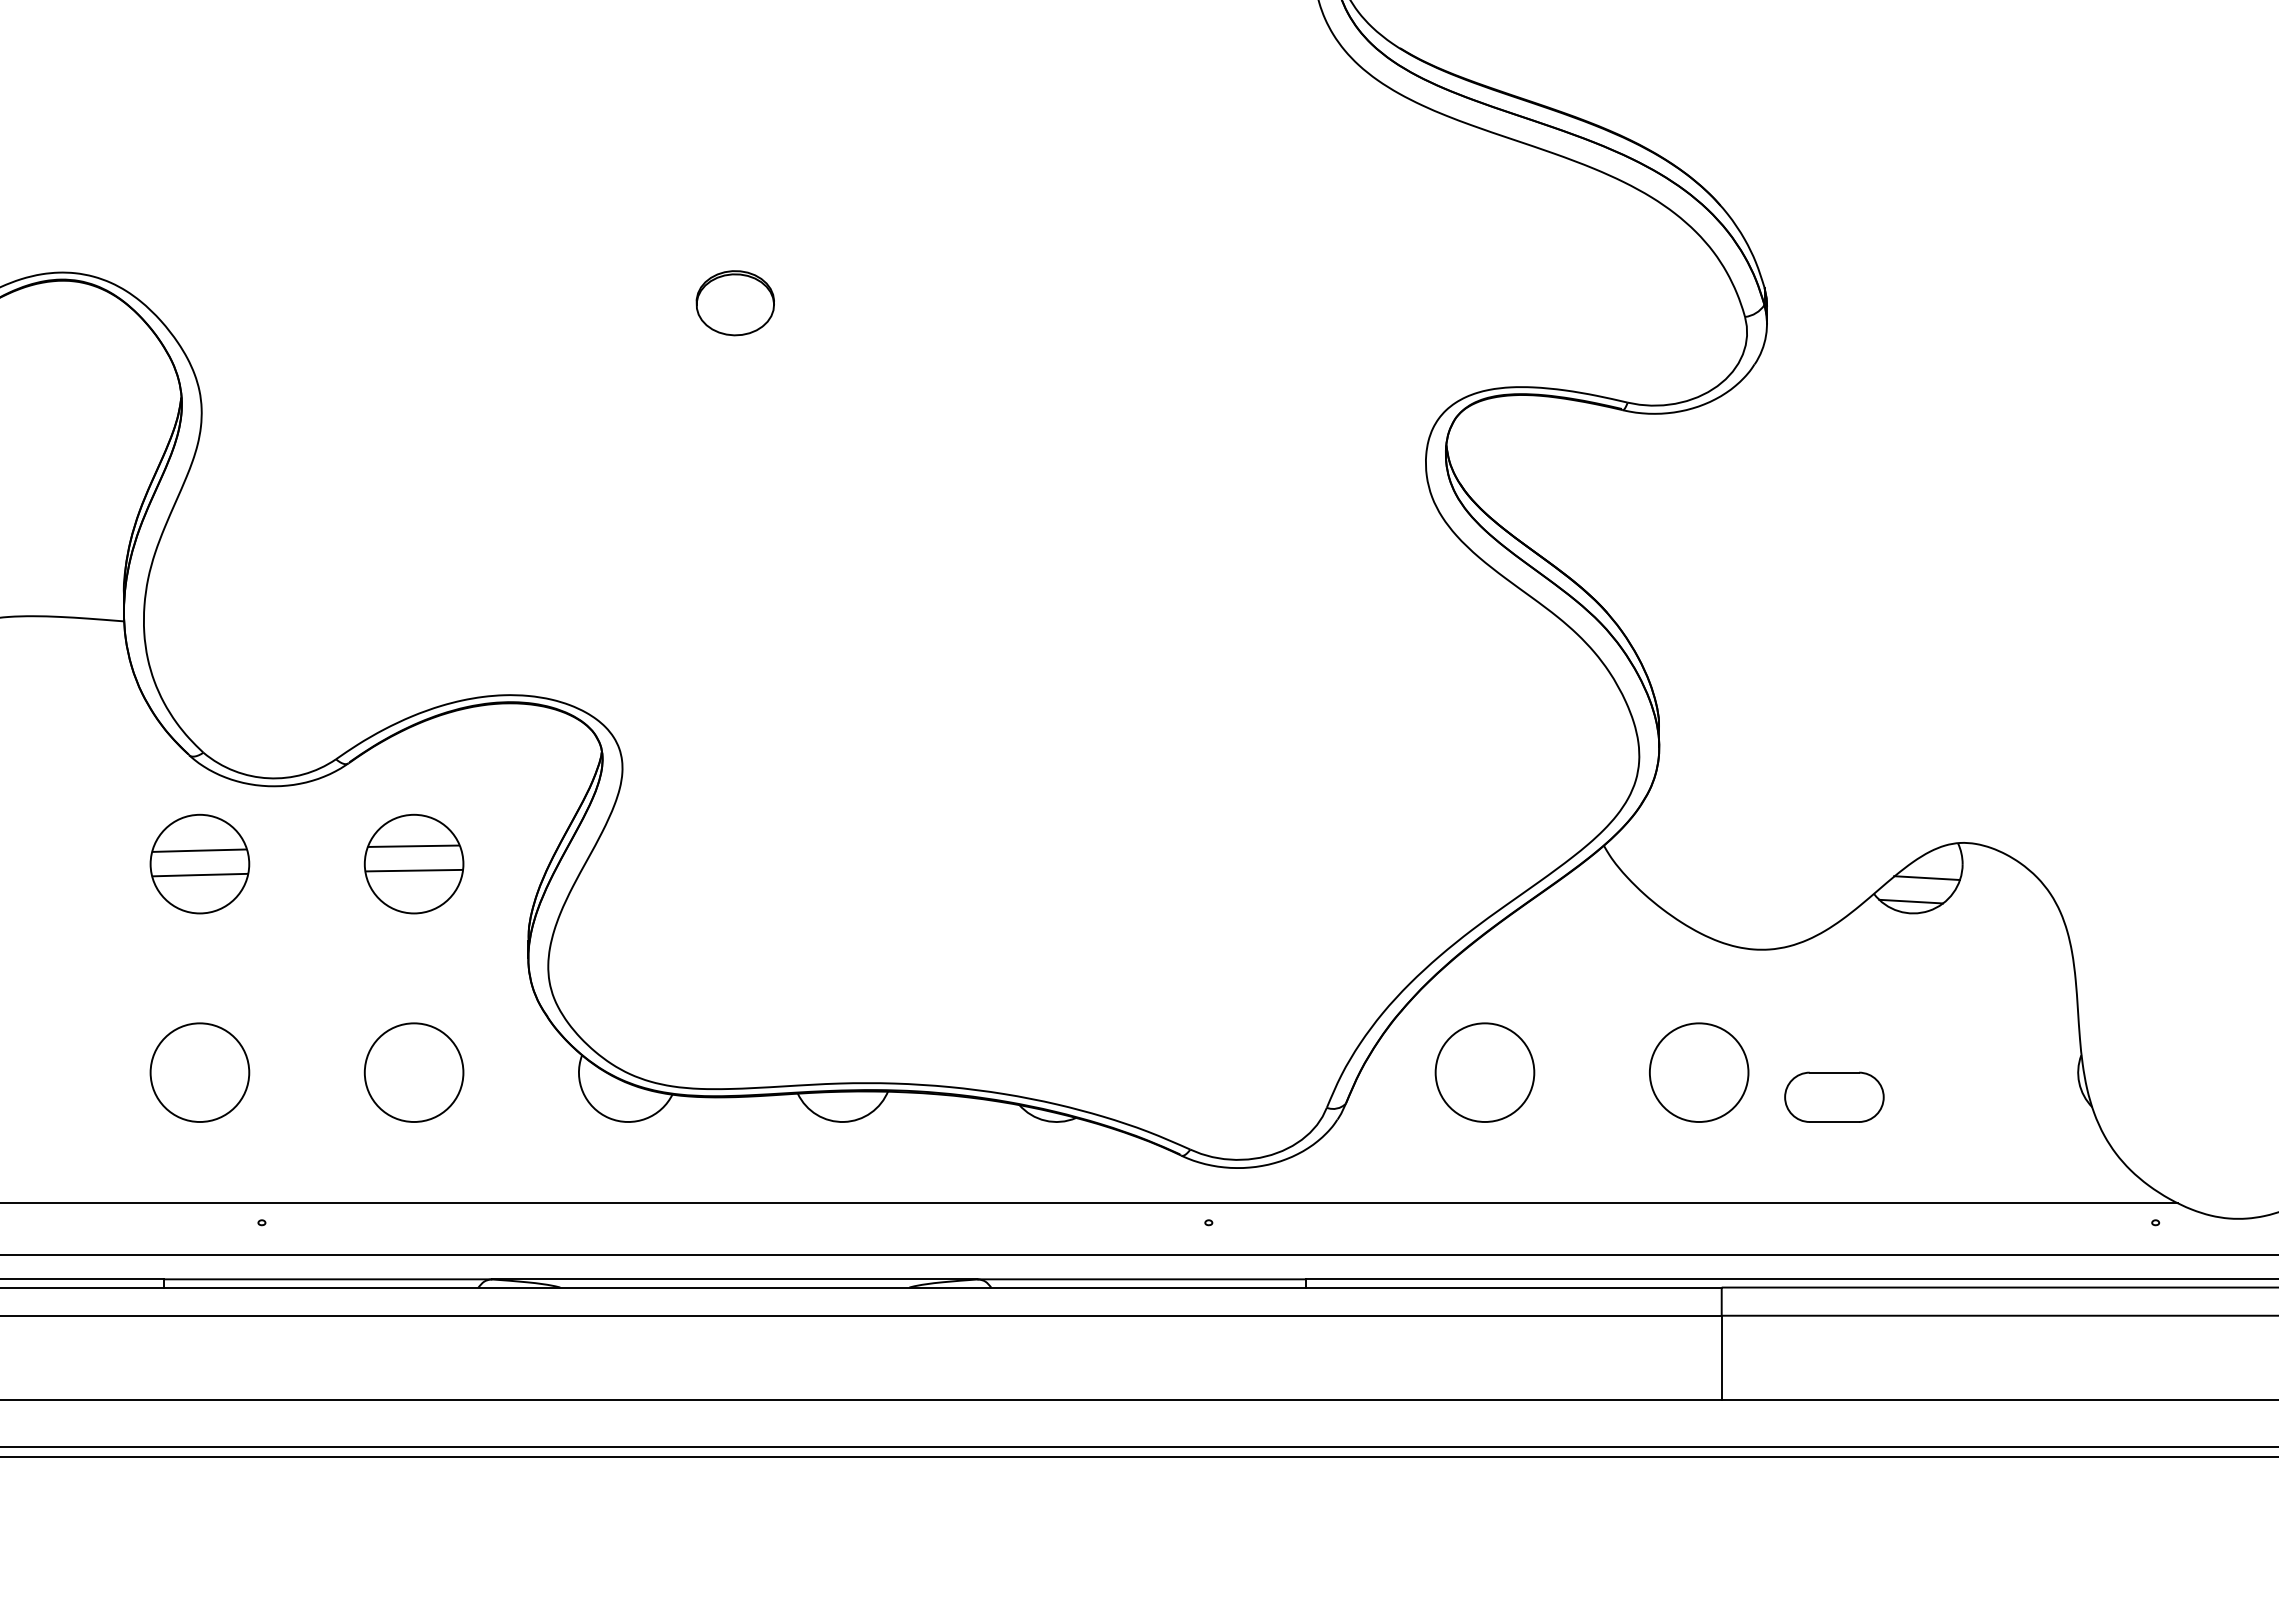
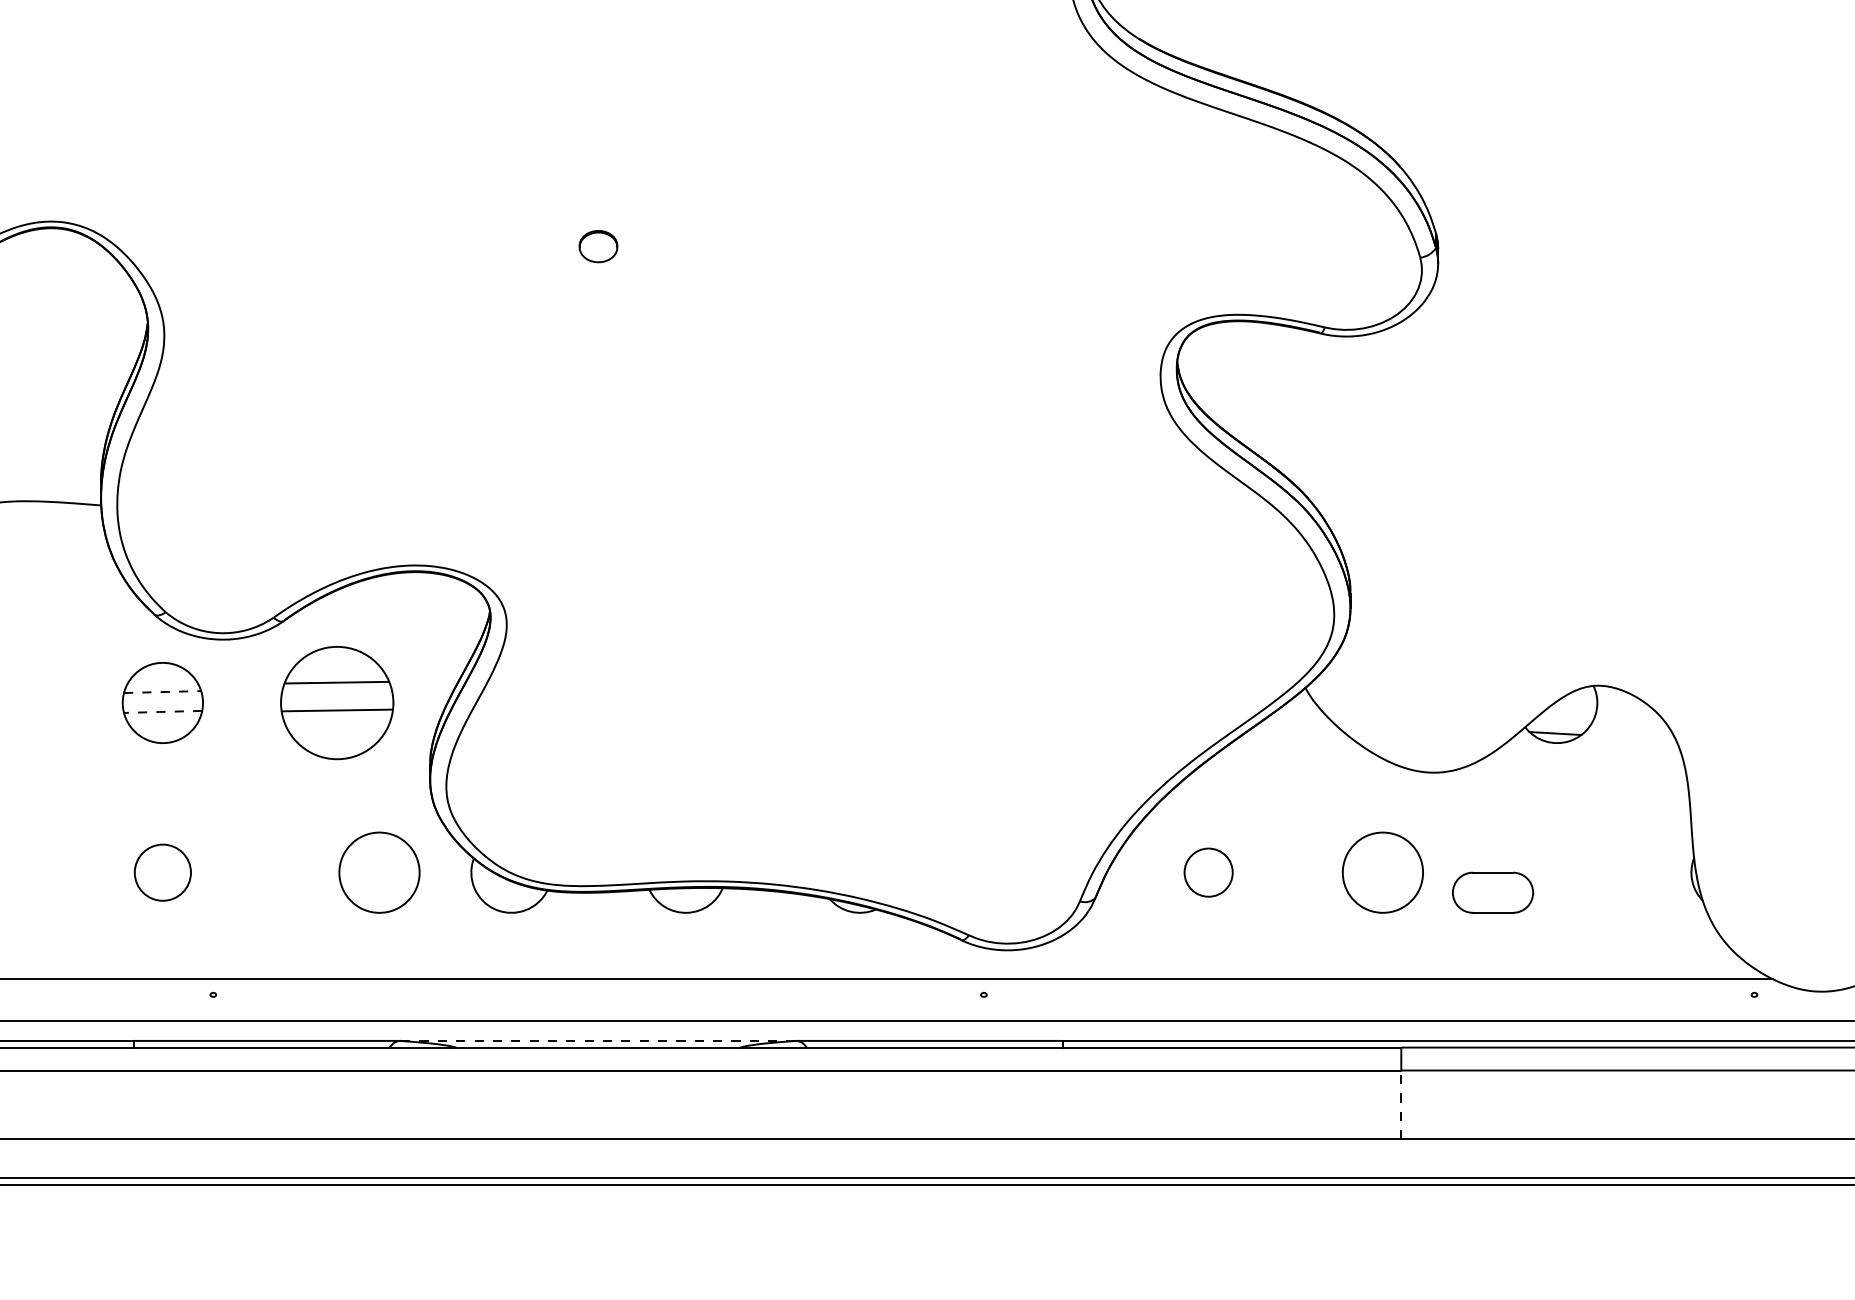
part: (734, 303) -> (597, 246), size x0.6
line: (199, 850) -> (162, 691), solid -> dashed
part: (413, 863) -> (336, 702), size x1.4
line: (199, 875) -> (162, 712), solid -> dashed
line: (1927, 878) -> (1568, 714), removed
circle: (199, 1072) -> (162, 872), size x0.7
circle: (413, 1072) -> (378, 872), moved
circle: (1484, 1072) -> (1208, 872), size x0.6
line: (734, 1279) -> (597, 1041), solid -> dashed
line: (1721, 1357) -> (1401, 1104), solid -> dashed

